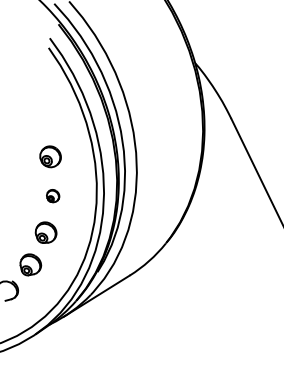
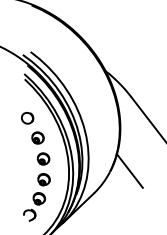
part: (39, 118) -> (27, 118), added
part: (52, 195) -> (43, 158), size x1.67
line: (201, 248) -> (129, 170), added

